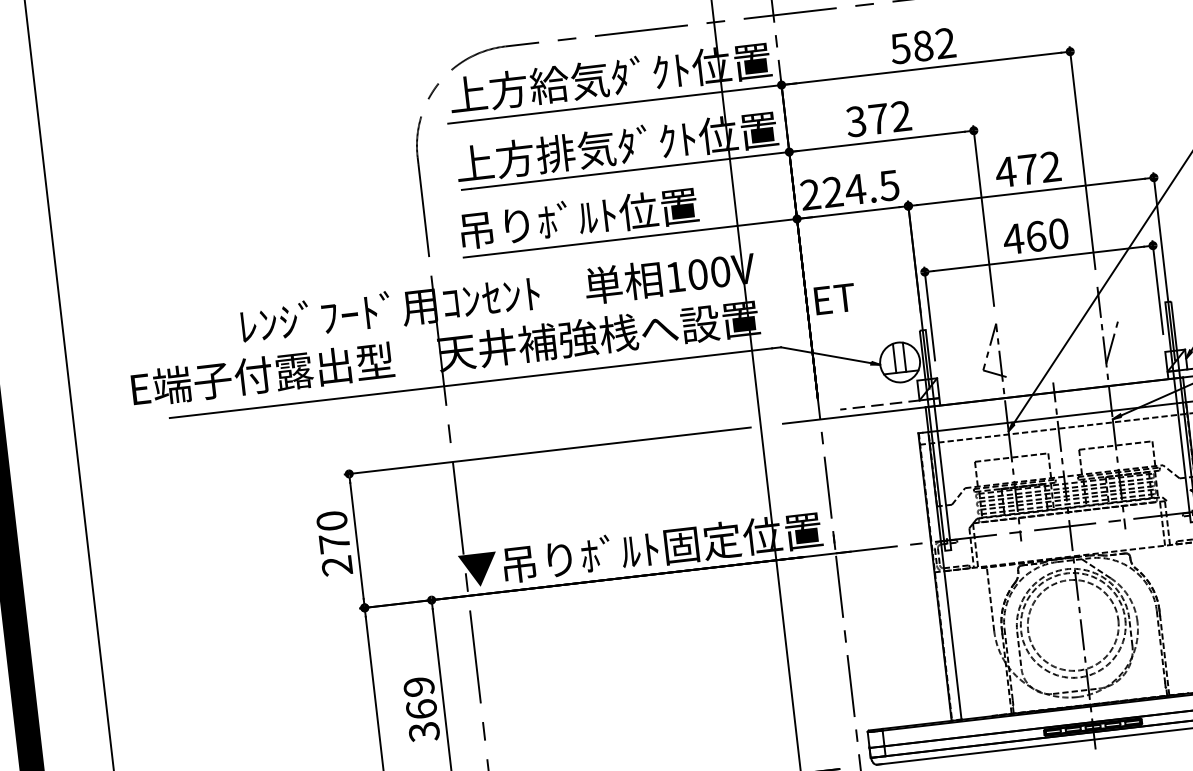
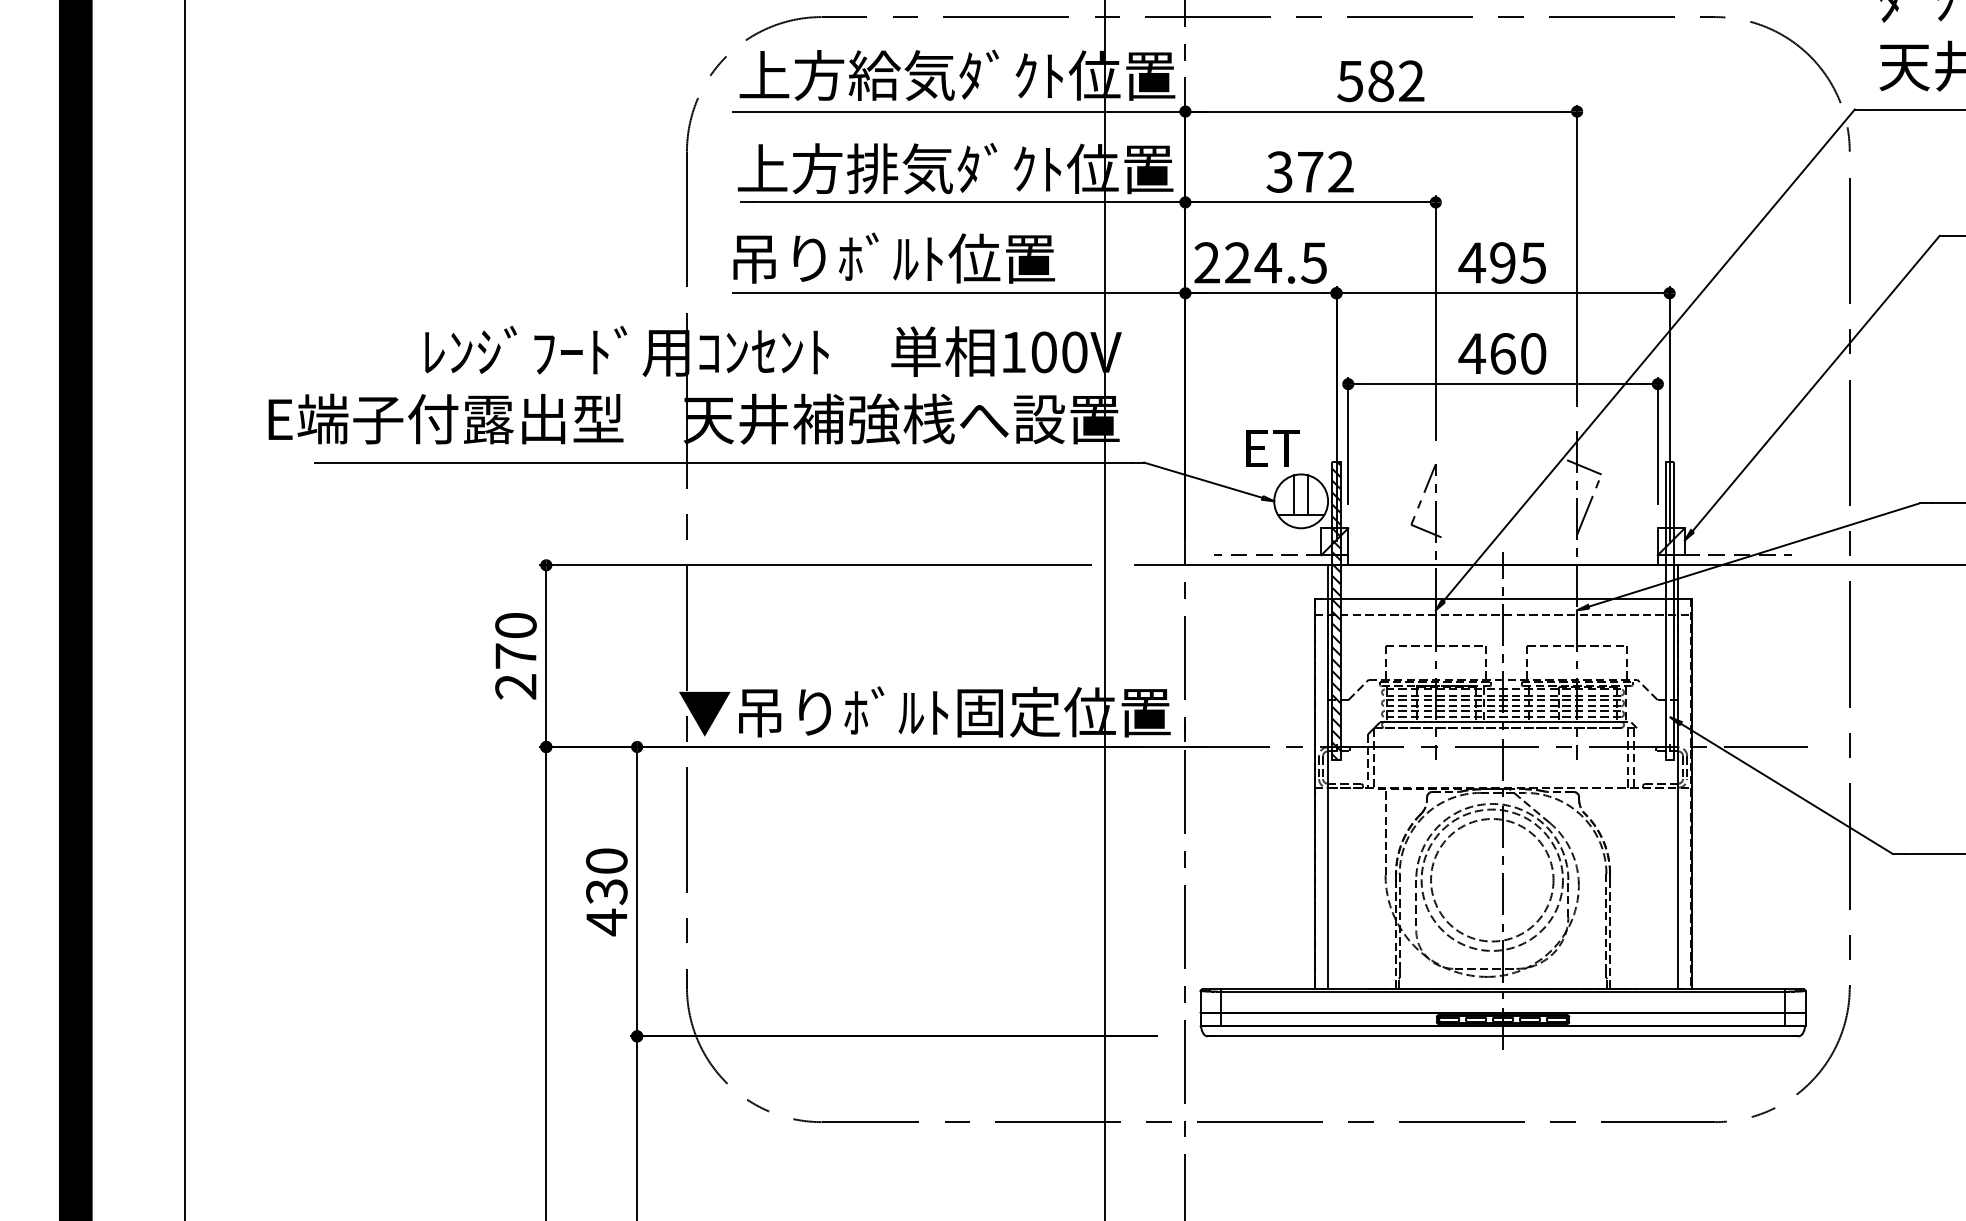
text: (1039, 167) -> (1518, 262), 472 -> 495
text: (834, 299) -> (1272, 448), moved
line: (1106, 313) -> (1584, 467), added
hatch: (935, 439) -> (1336, 610), added
text: (421, 709) -> (606, 892), 369 -> 430

